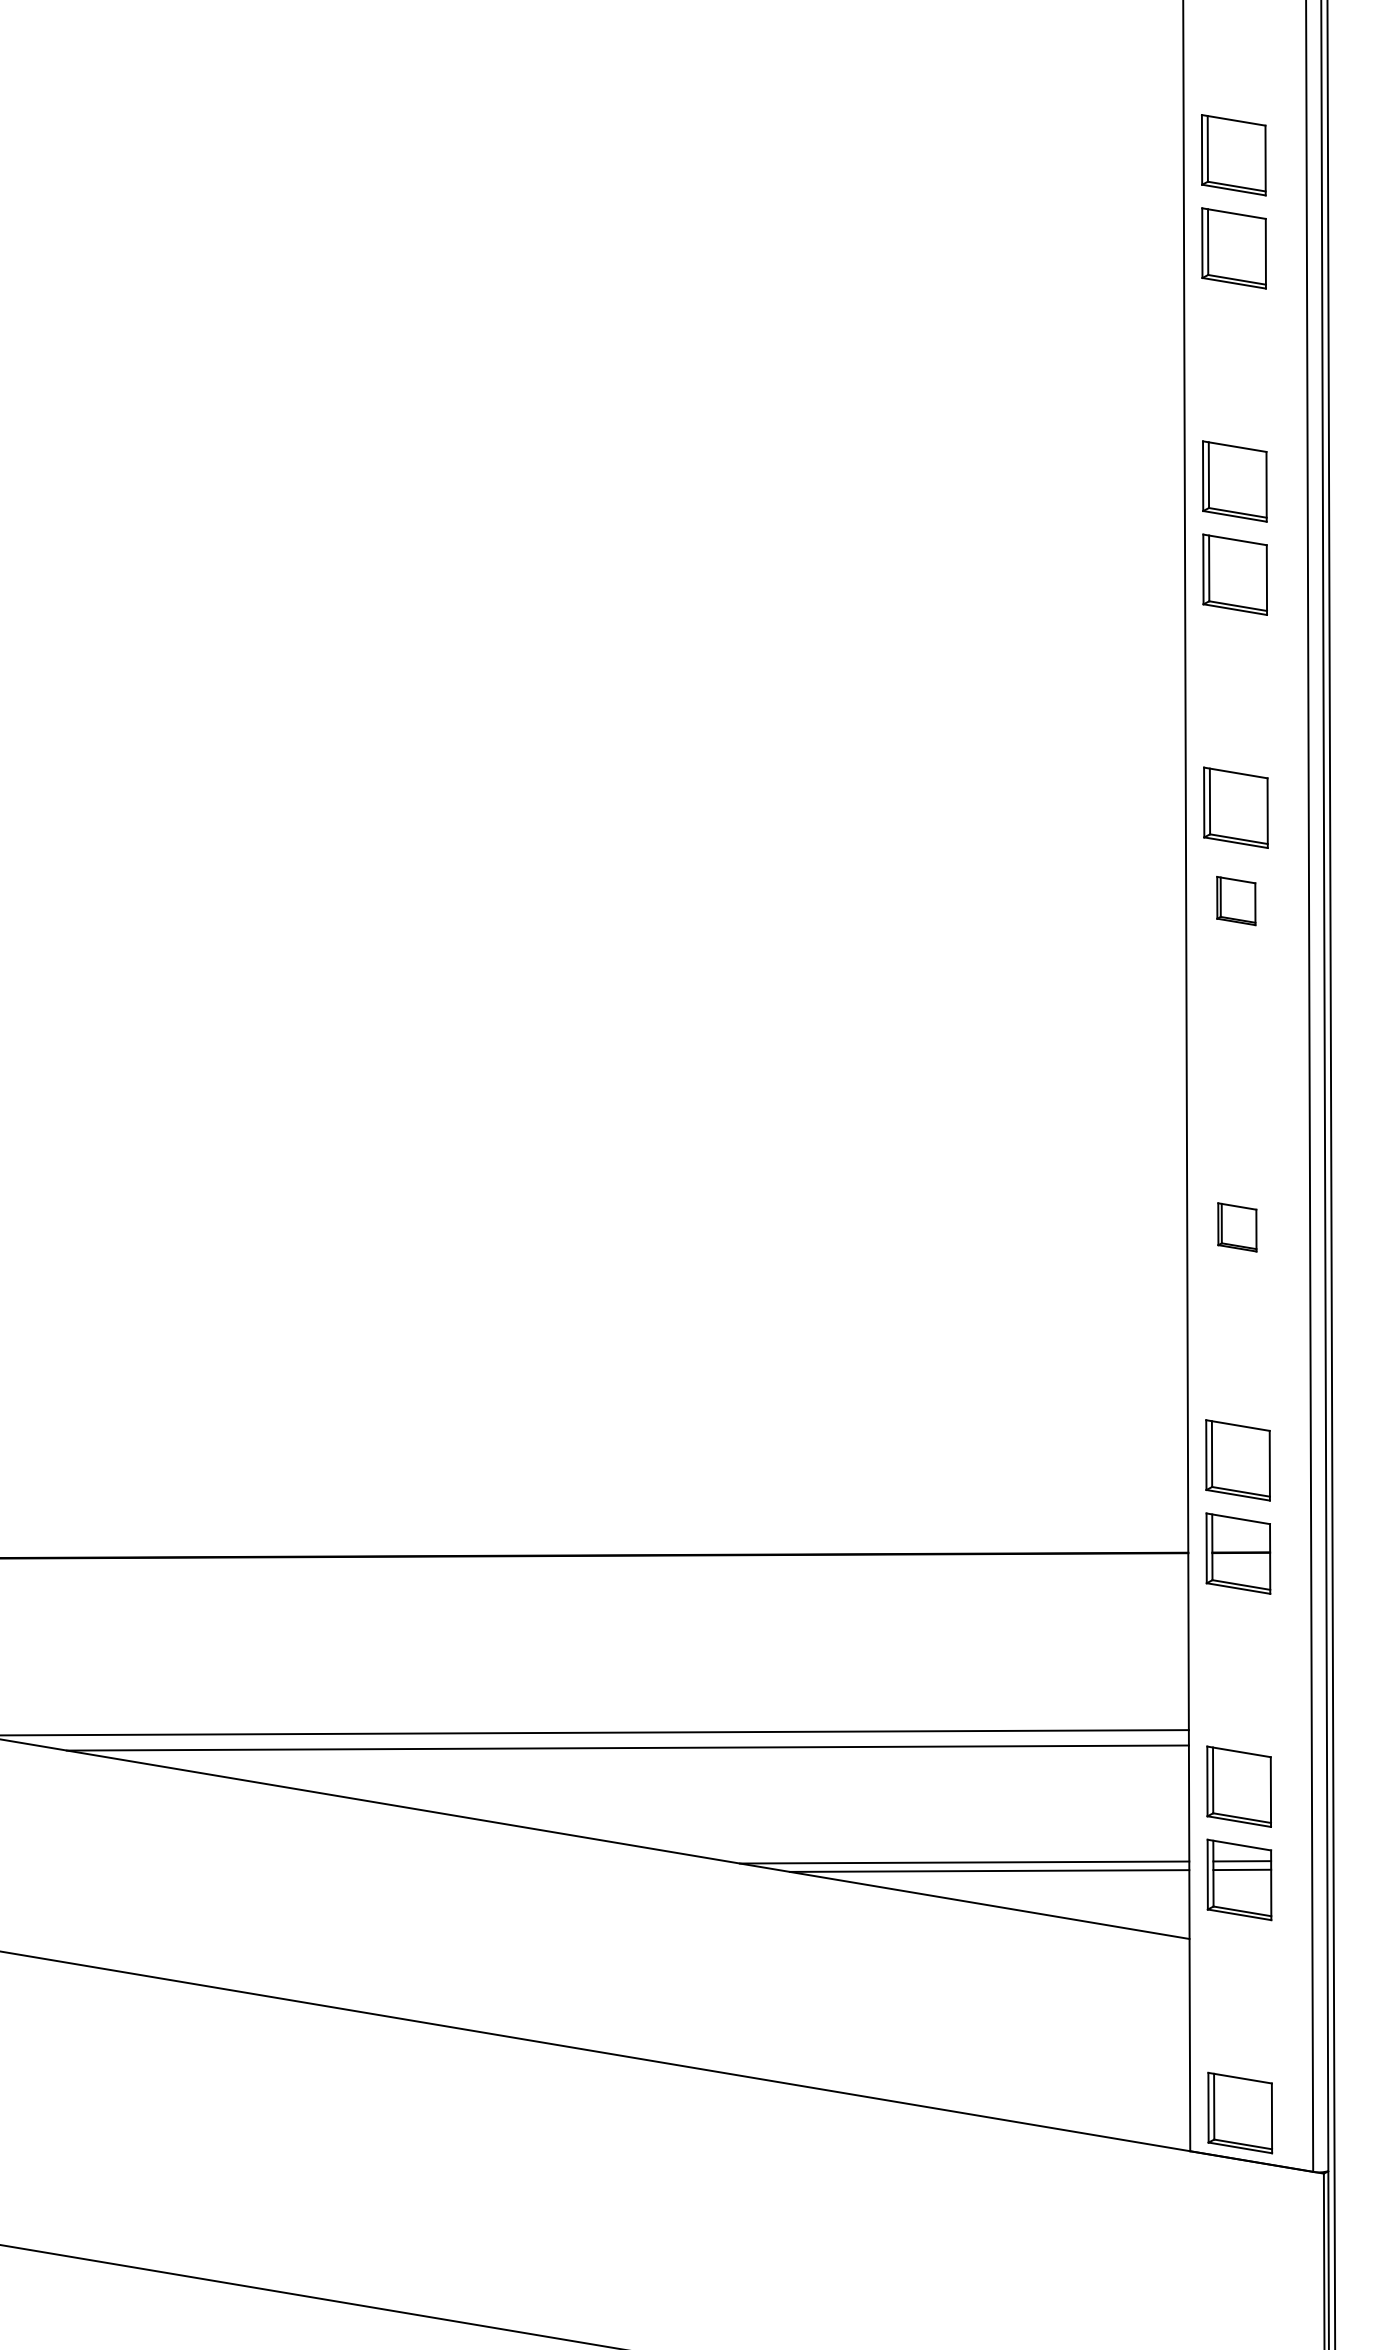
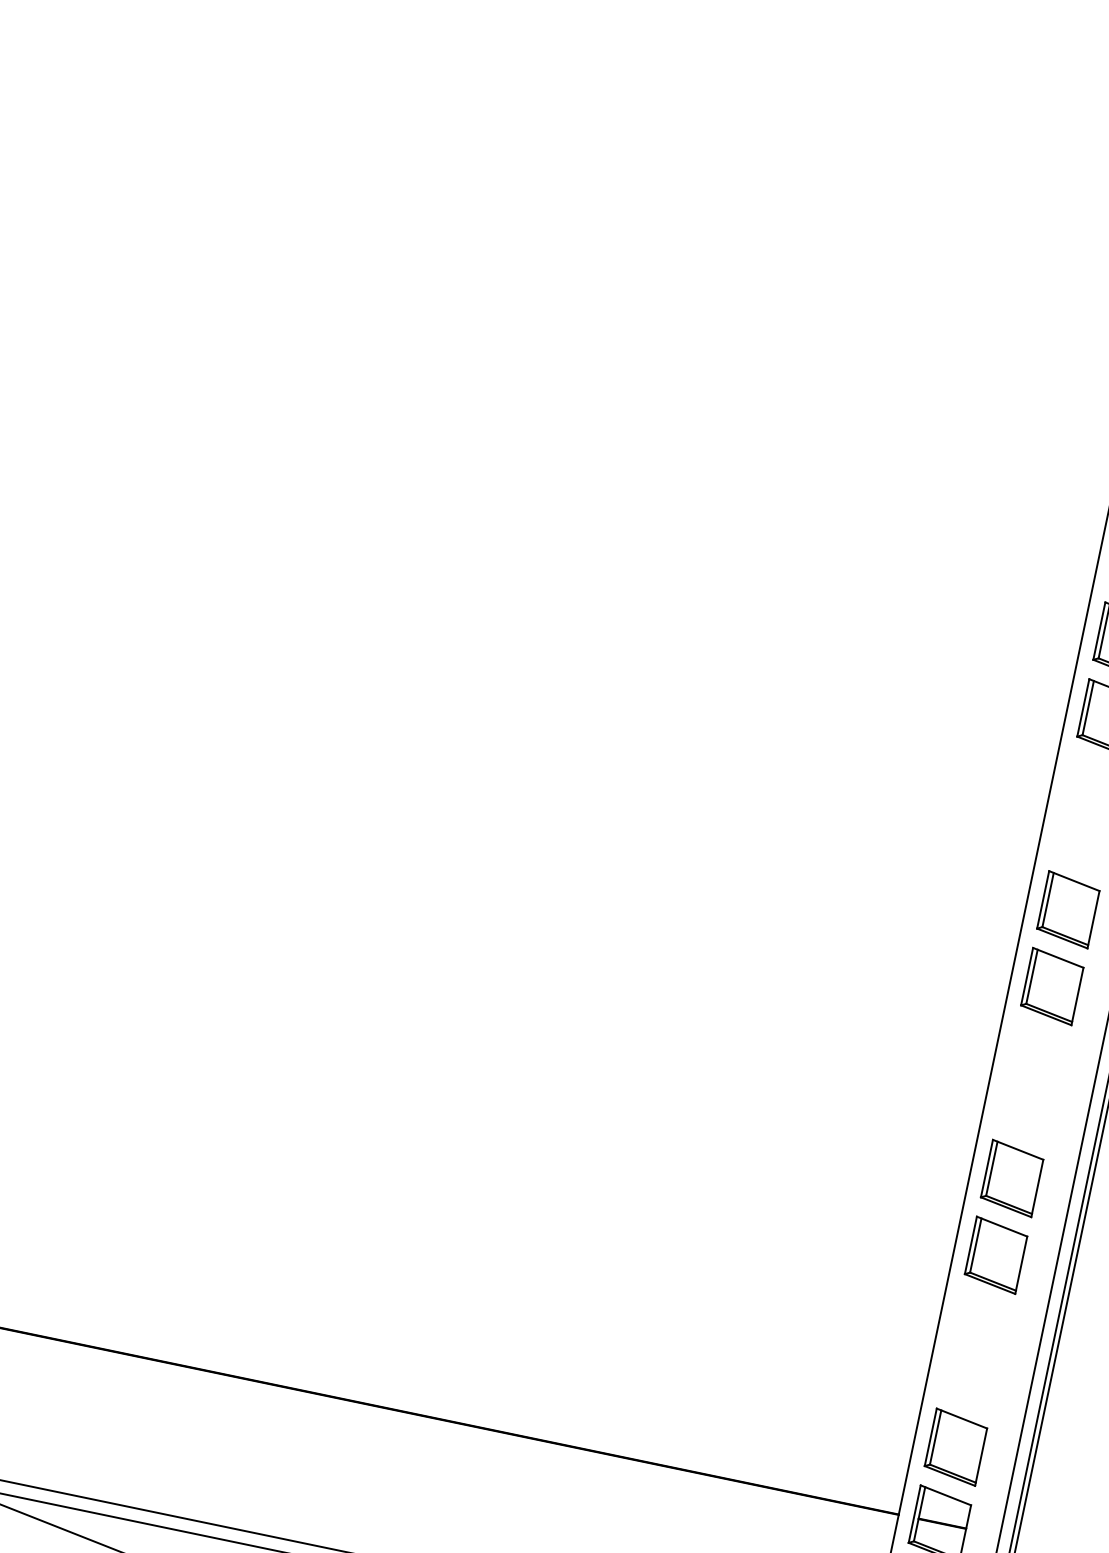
part: (1236, 900) -> (1052, 986), size x1.67
part: (1236, 1134) -> (1011, 1178), added
part: (1237, 1227) -> (996, 1255), size x1.67

